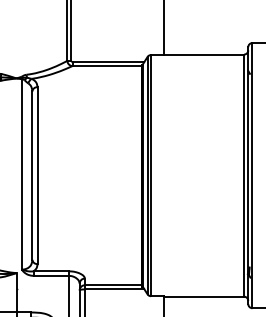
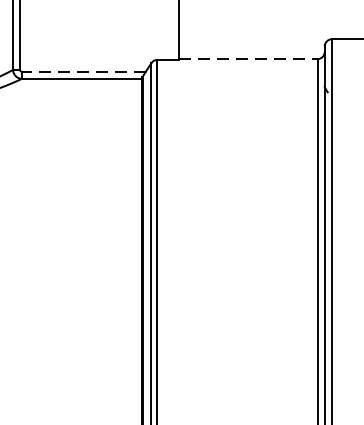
line: (204, 54) -> (249, 58), solid -> dashed
line: (108, 61) -> (83, 71), solid -> dashed

